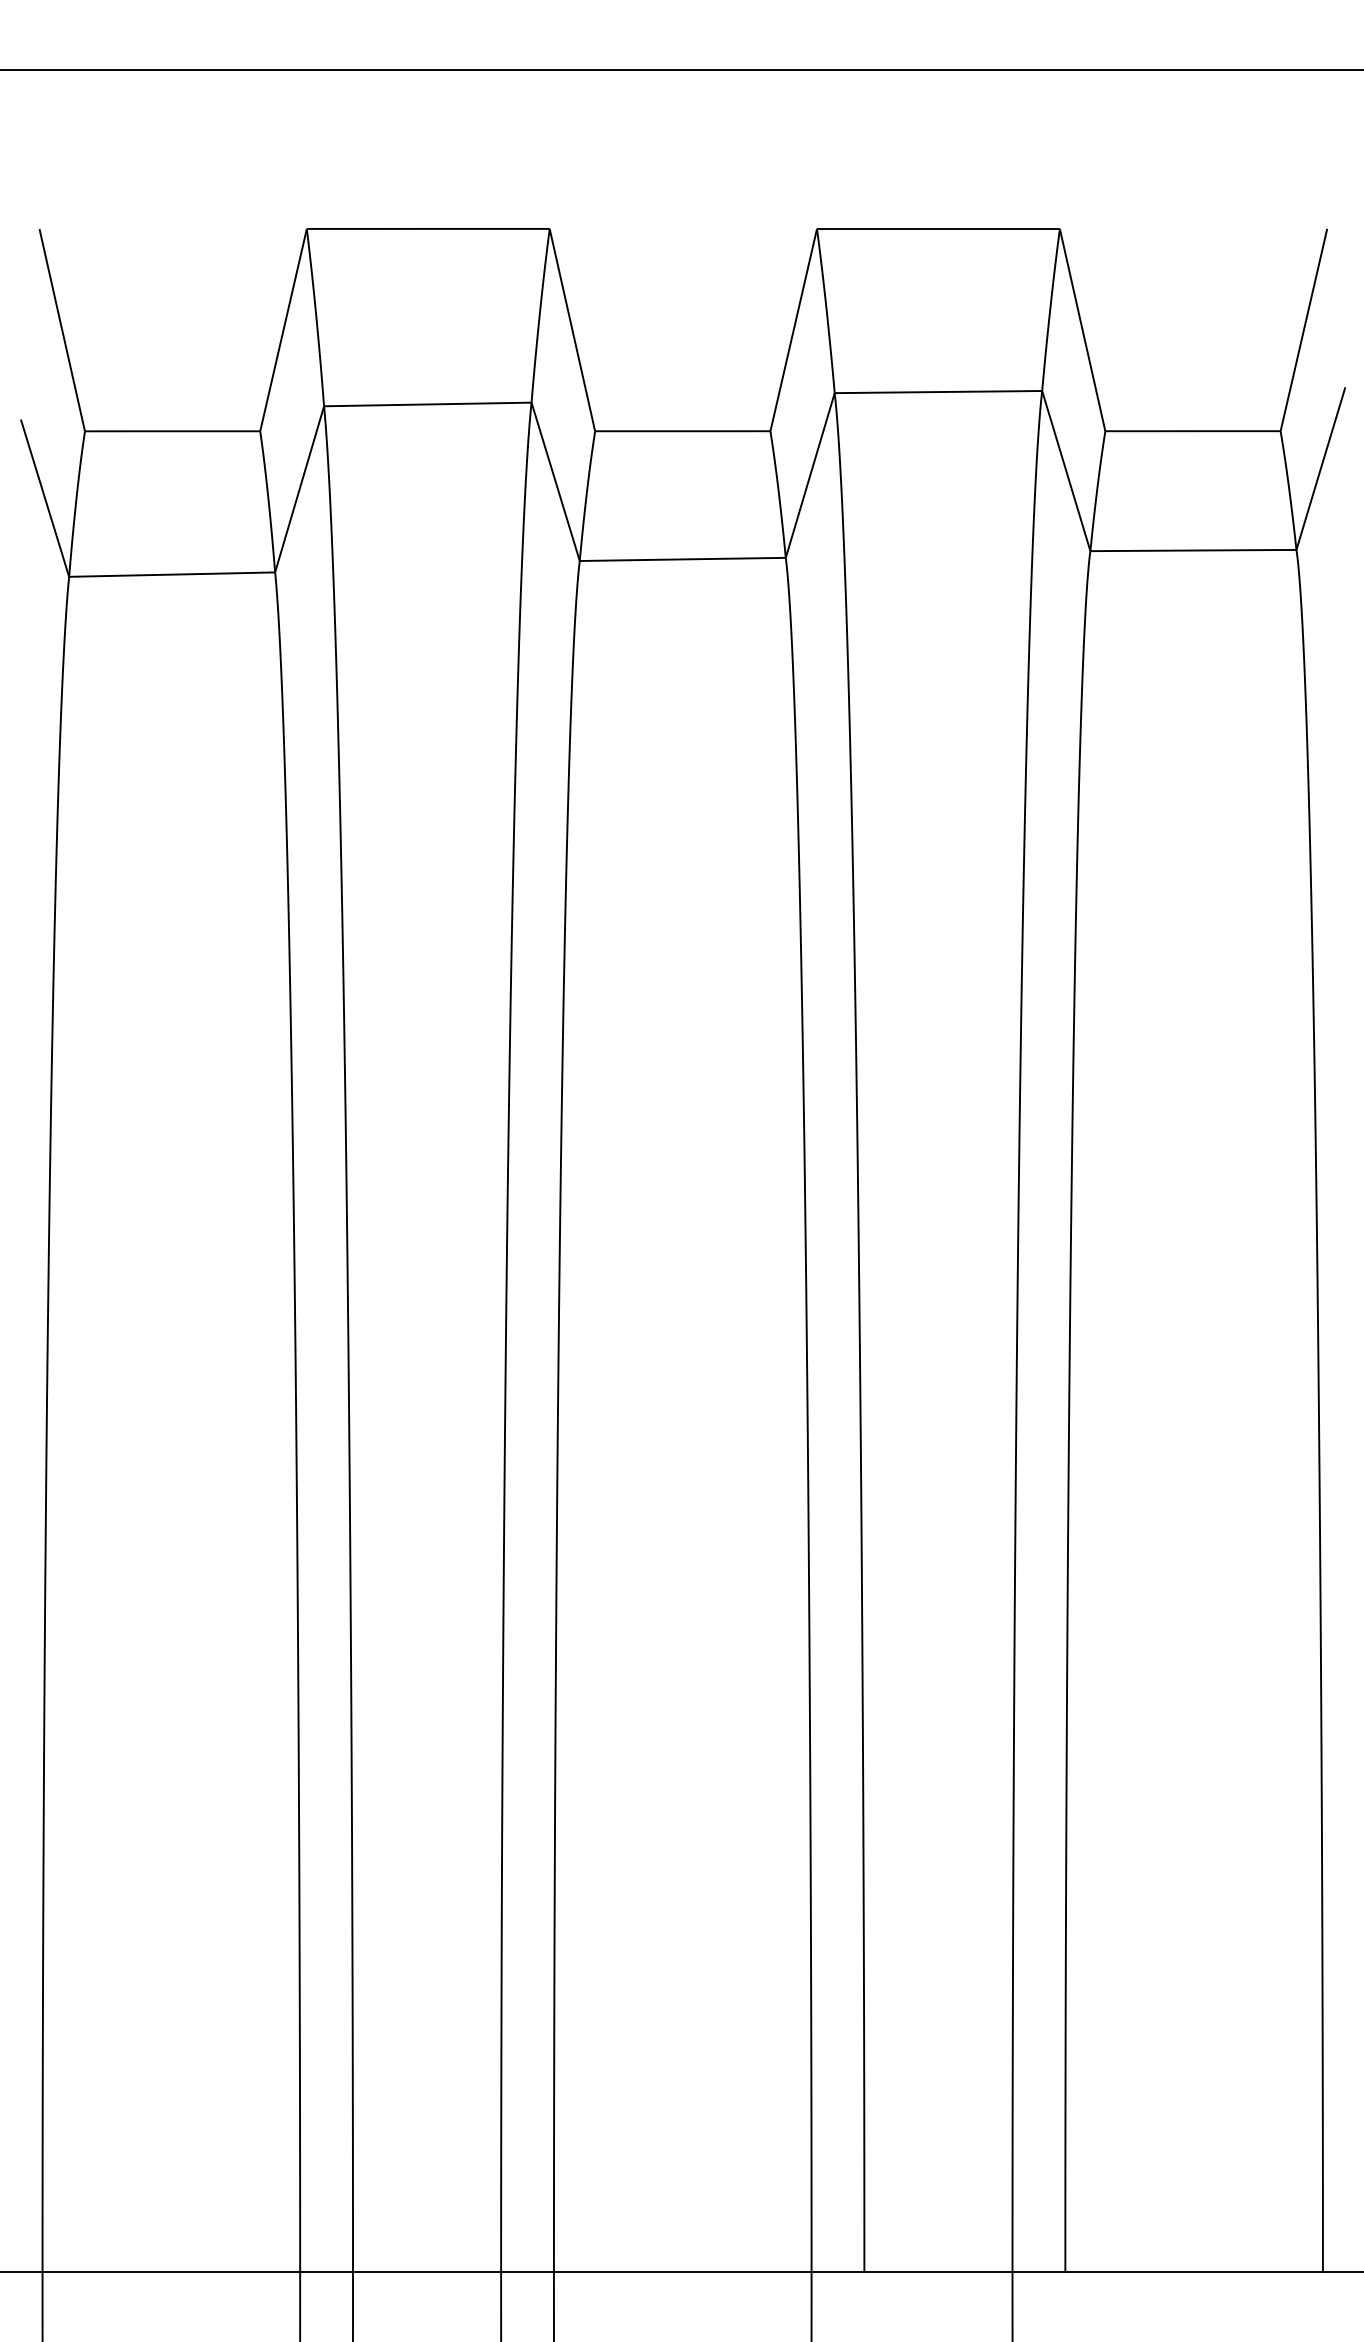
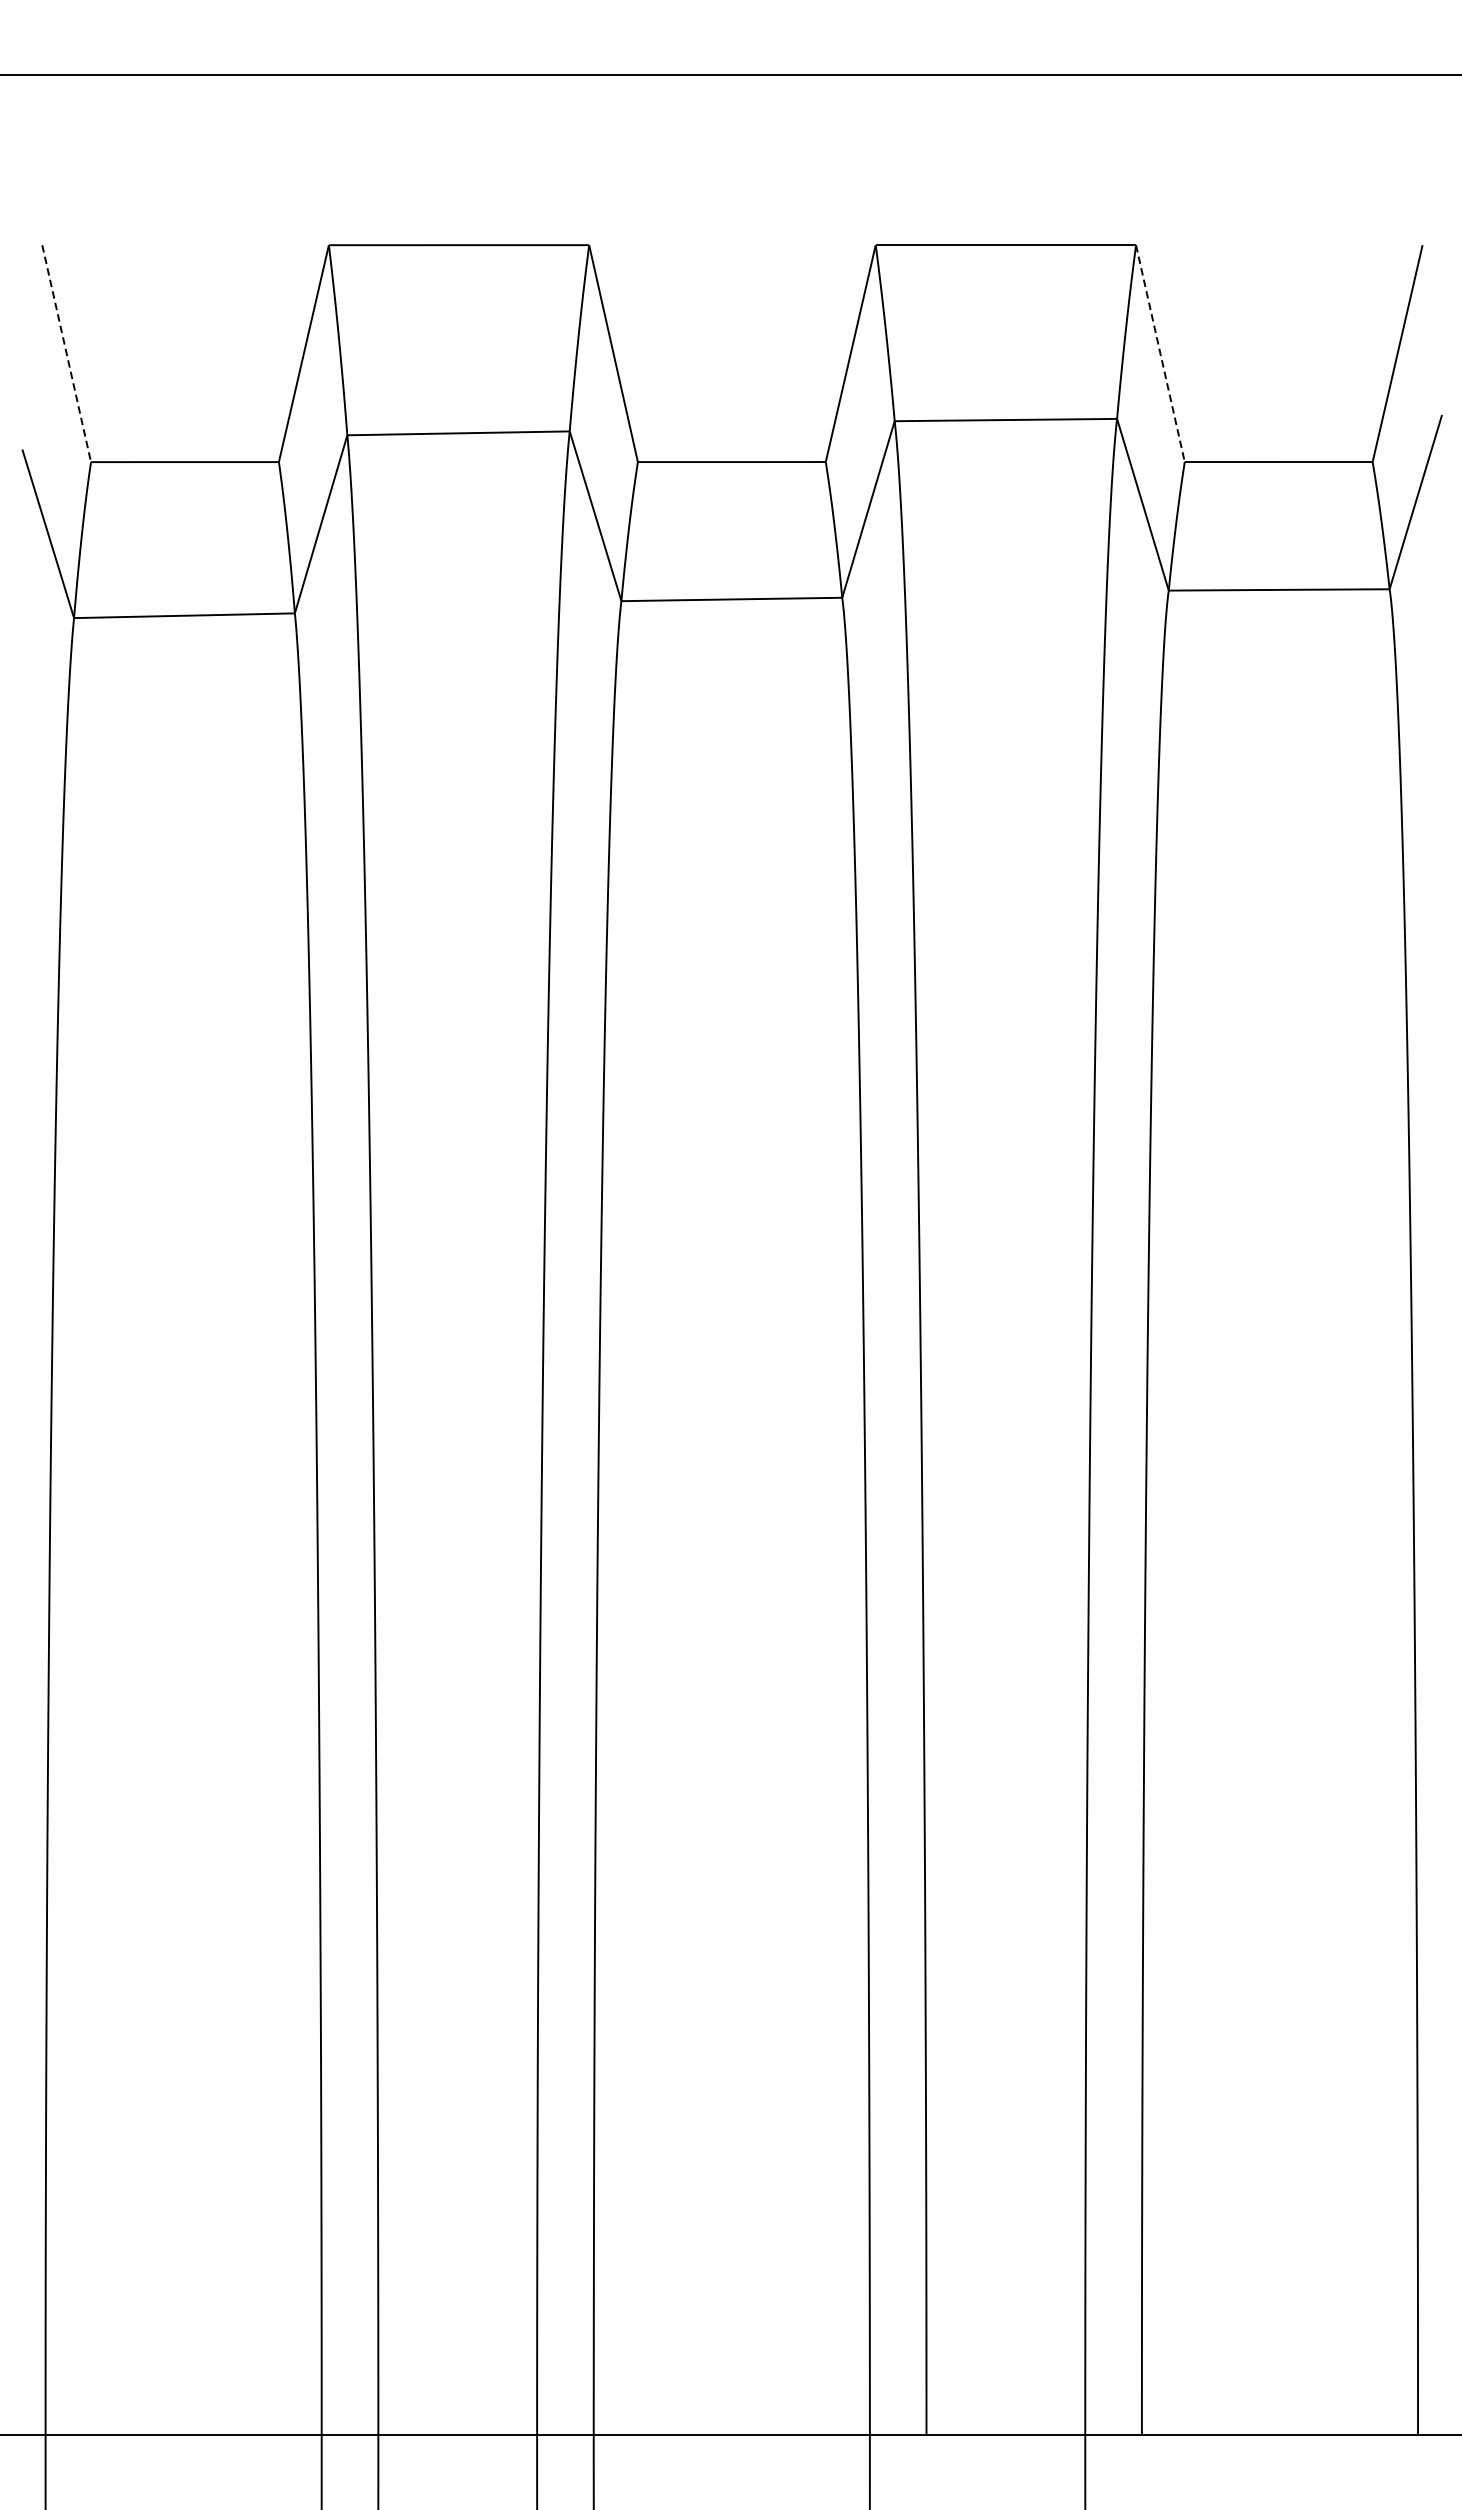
line: (62, 330) -> (66, 354), solid -> dashed
line: (1082, 330) -> (1160, 354), solid -> dashed

